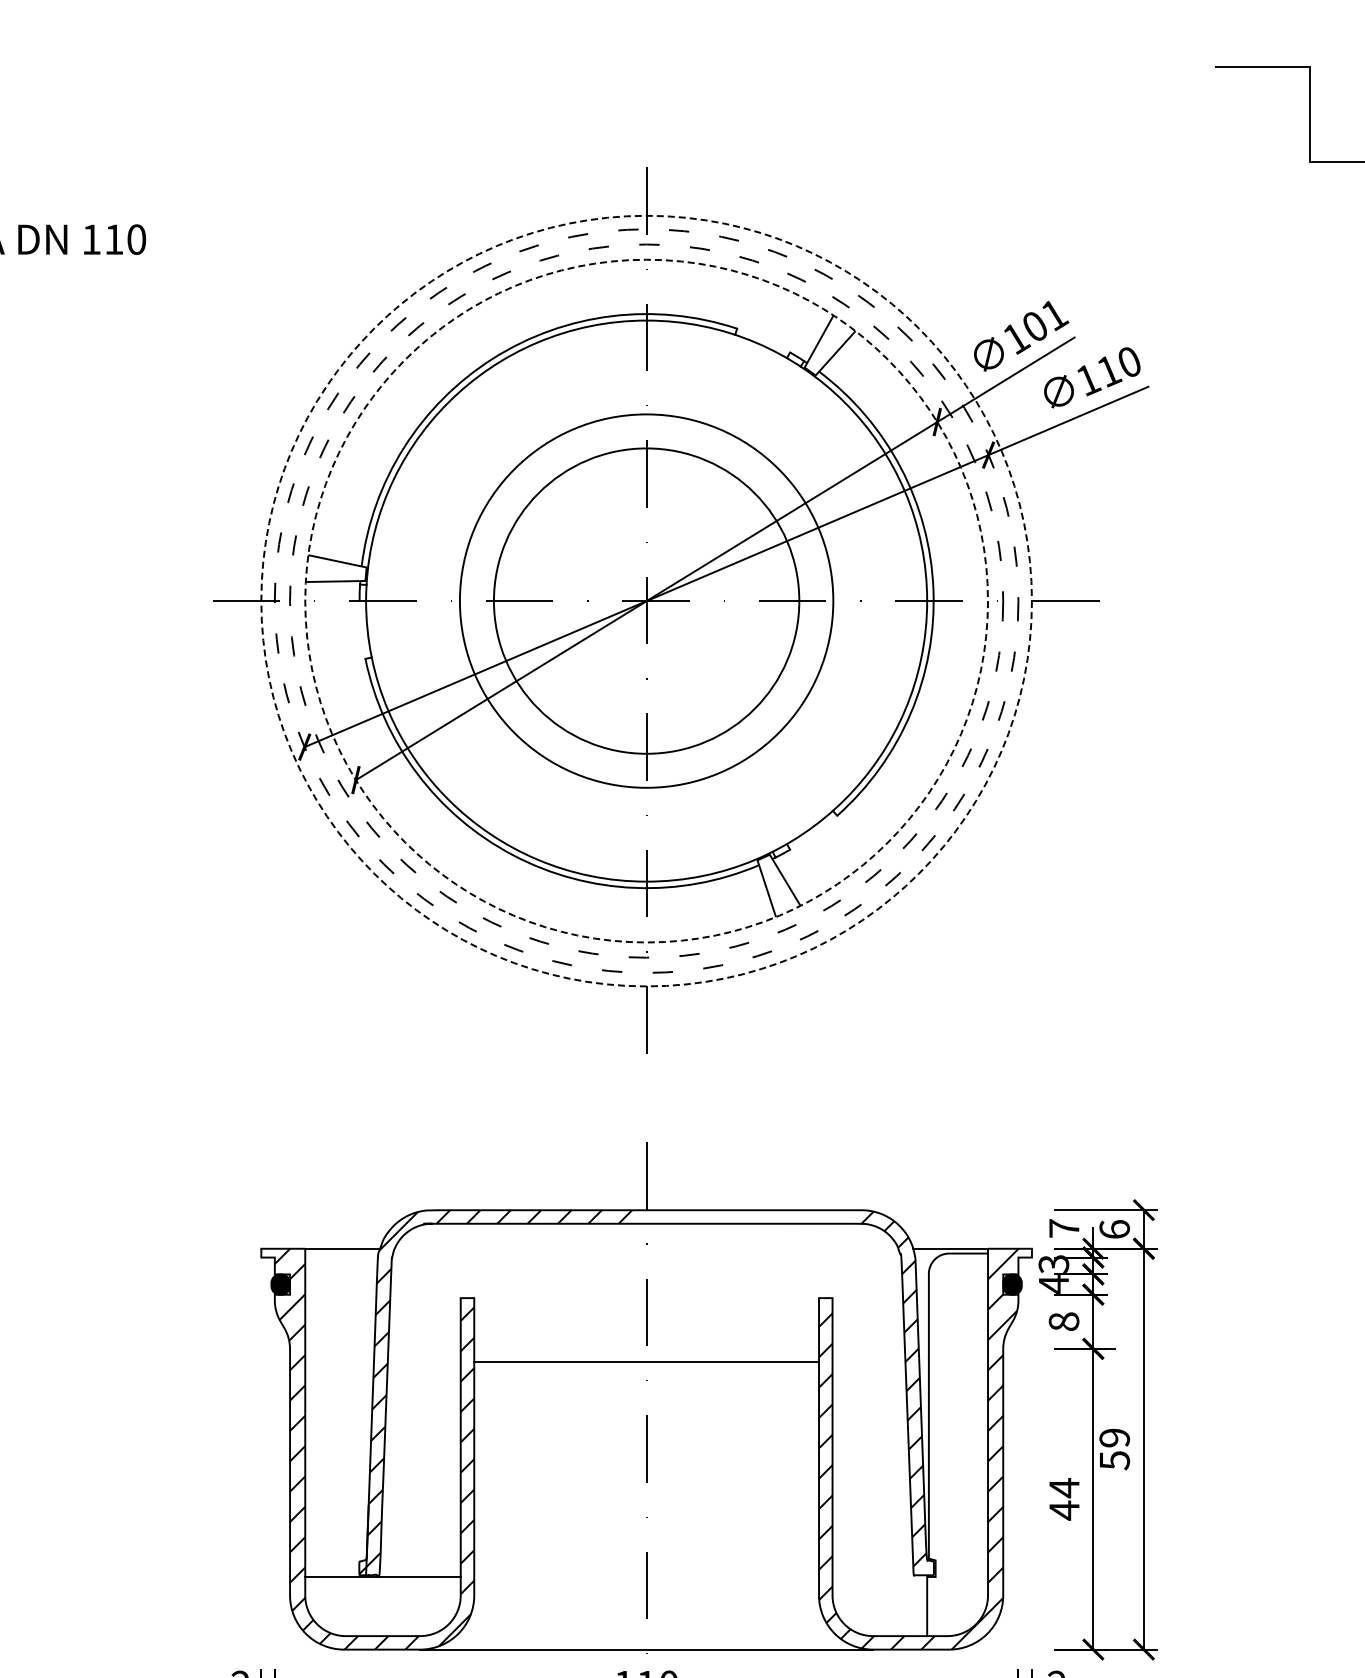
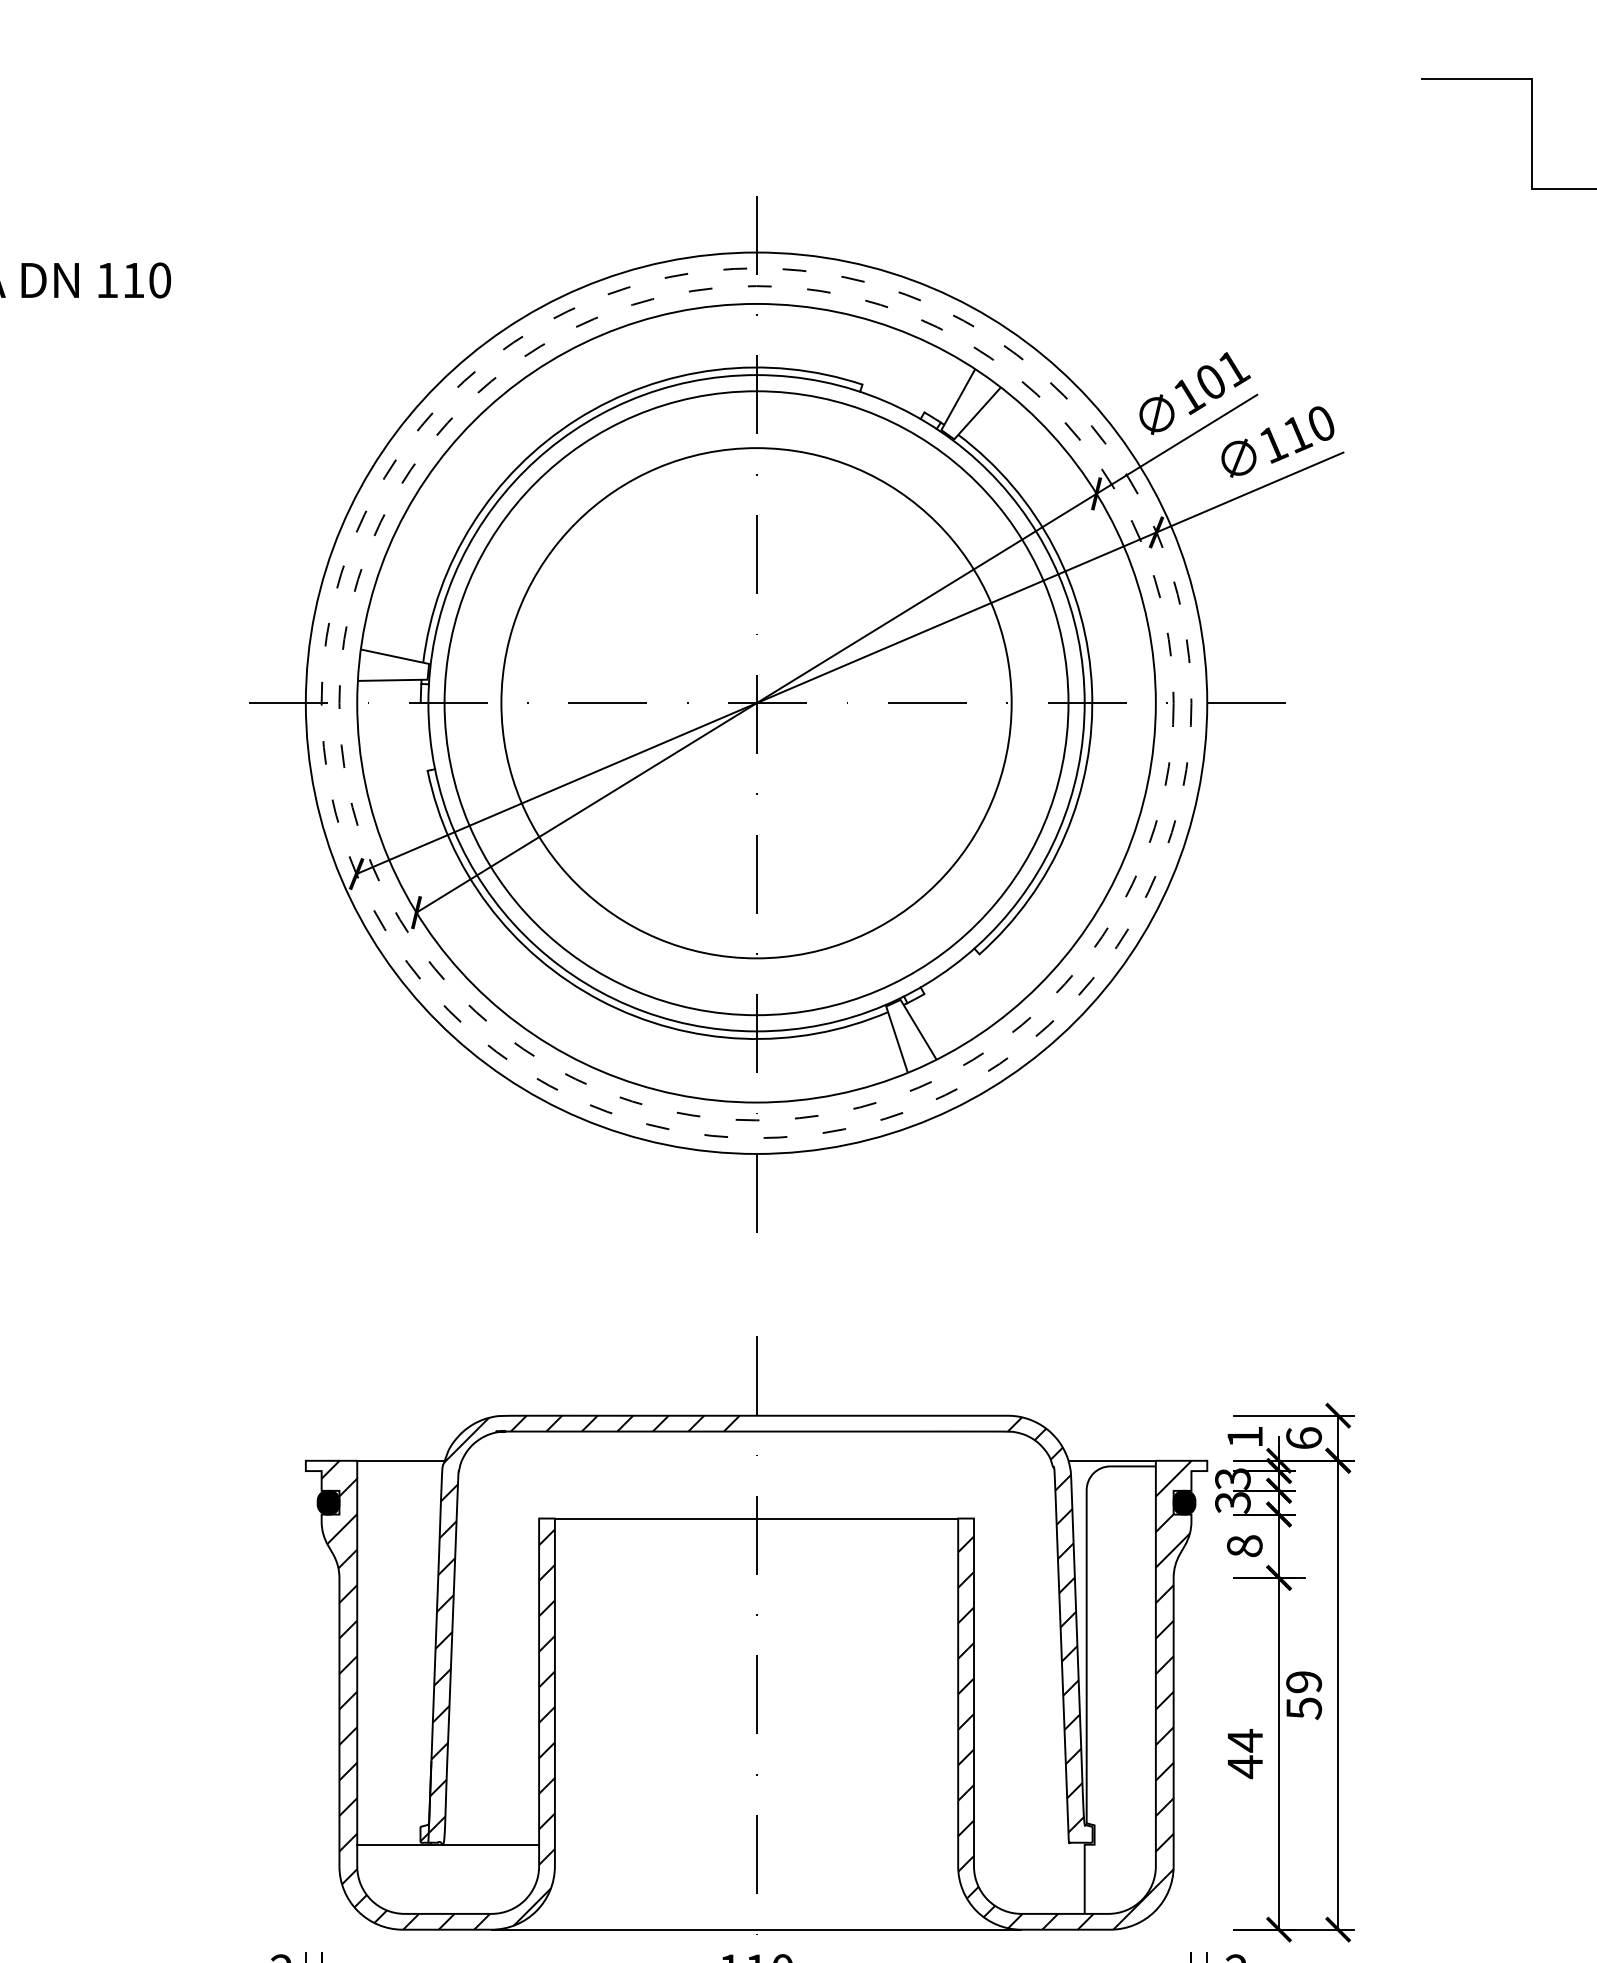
circle: (646, 600) -> (756, 702), dashed -> solid
circle: (646, 600) -> (756, 702), dashed -> solid
circle: (646, 600) -> (756, 702), size x1.43
circle: (646, 601) -> (756, 703), size x1.43
text: (1064, 1228) -> (1245, 1437), 7 -> 1
text: (1053, 1284) -> (1232, 1502), 4 -> 3
line: (646, 1362) -> (756, 1518), moved

